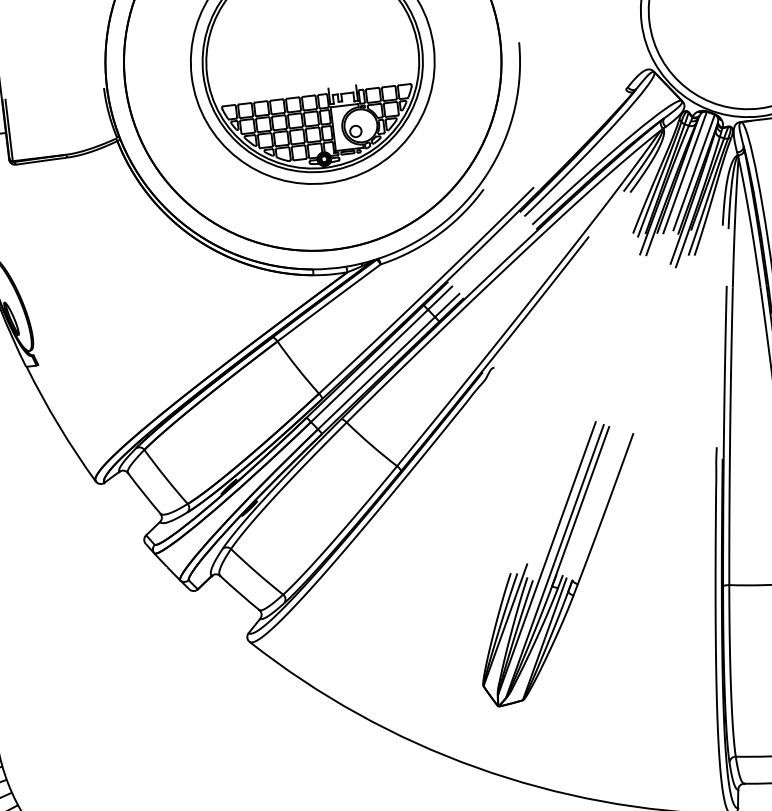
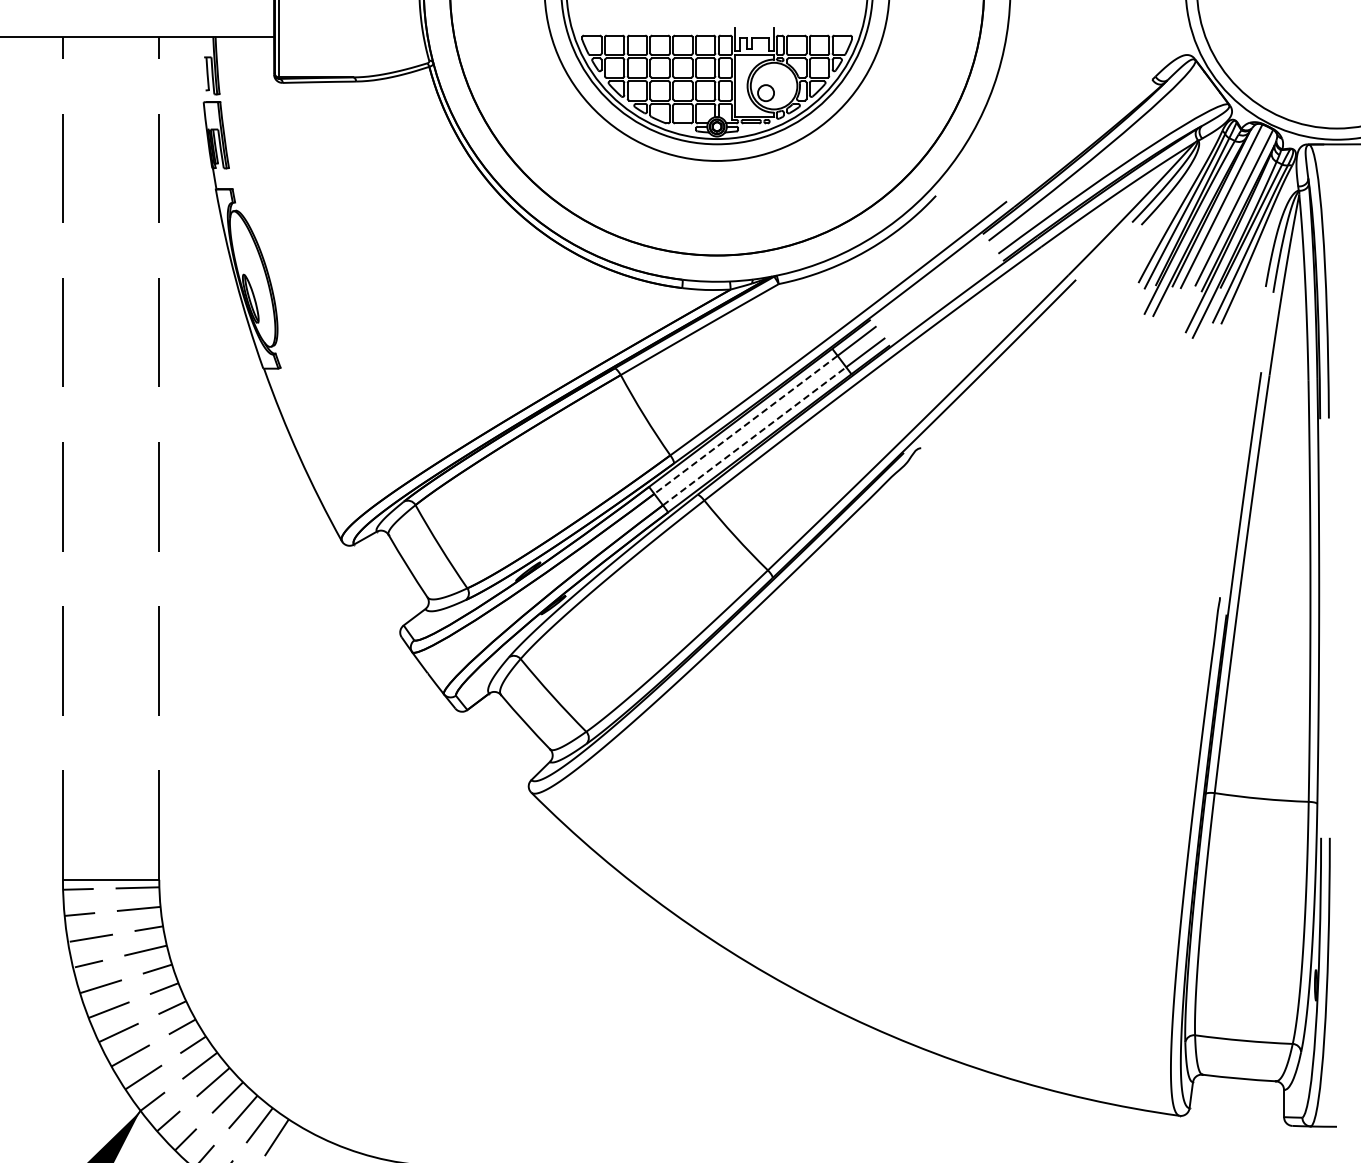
line: (369, 365) -> (745, 424), solid -> dashed
line: (376, 373) -> (754, 436), solid -> dashed
part: (558, 563) -> (978, 733), removed

